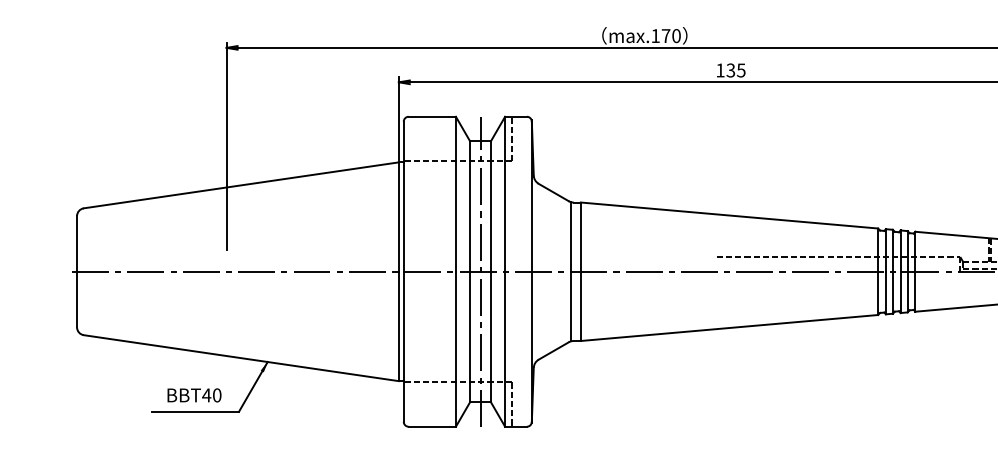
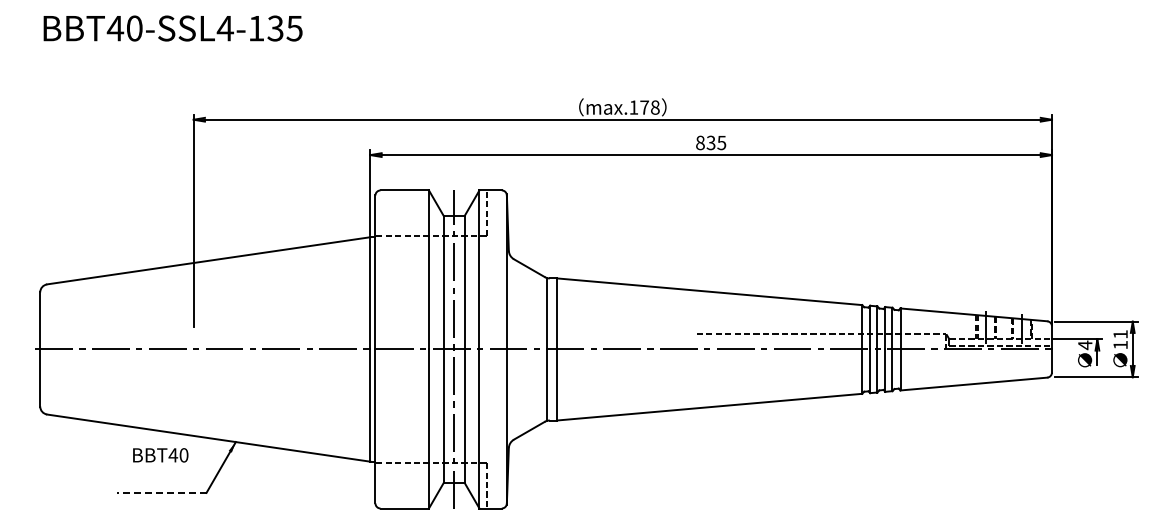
text: (676, 35) -> (655, 107), max.170 -> max.178
text: (720, 70) -> (700, 142), 135 -> 835
text: (194, 395) -> (160, 455), moved
line: (195, 411) -> (161, 492), solid -> dashed

